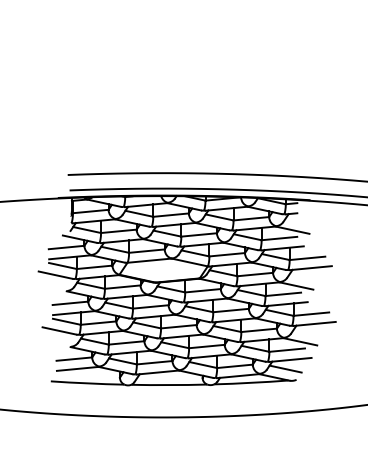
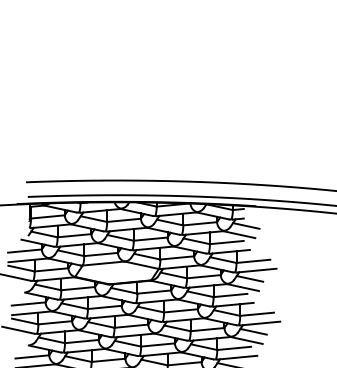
line: (299, 221) -> (245, 226), added
line: (303, 276) -> (249, 278), added
line: (307, 332) -> (253, 331), added

